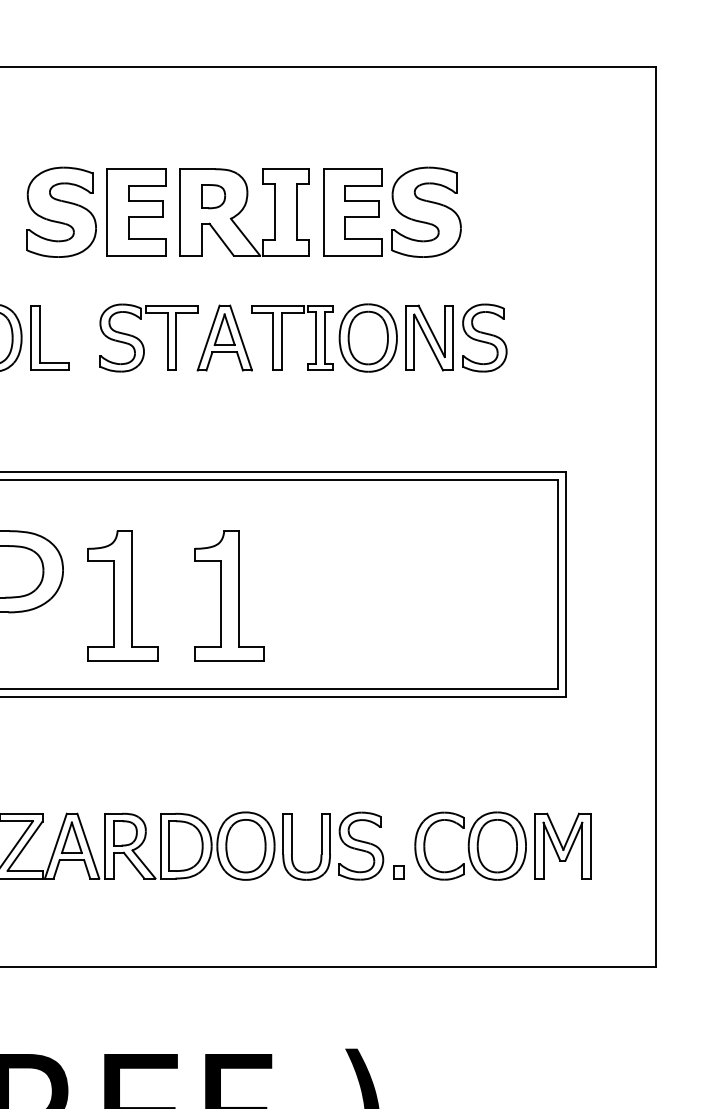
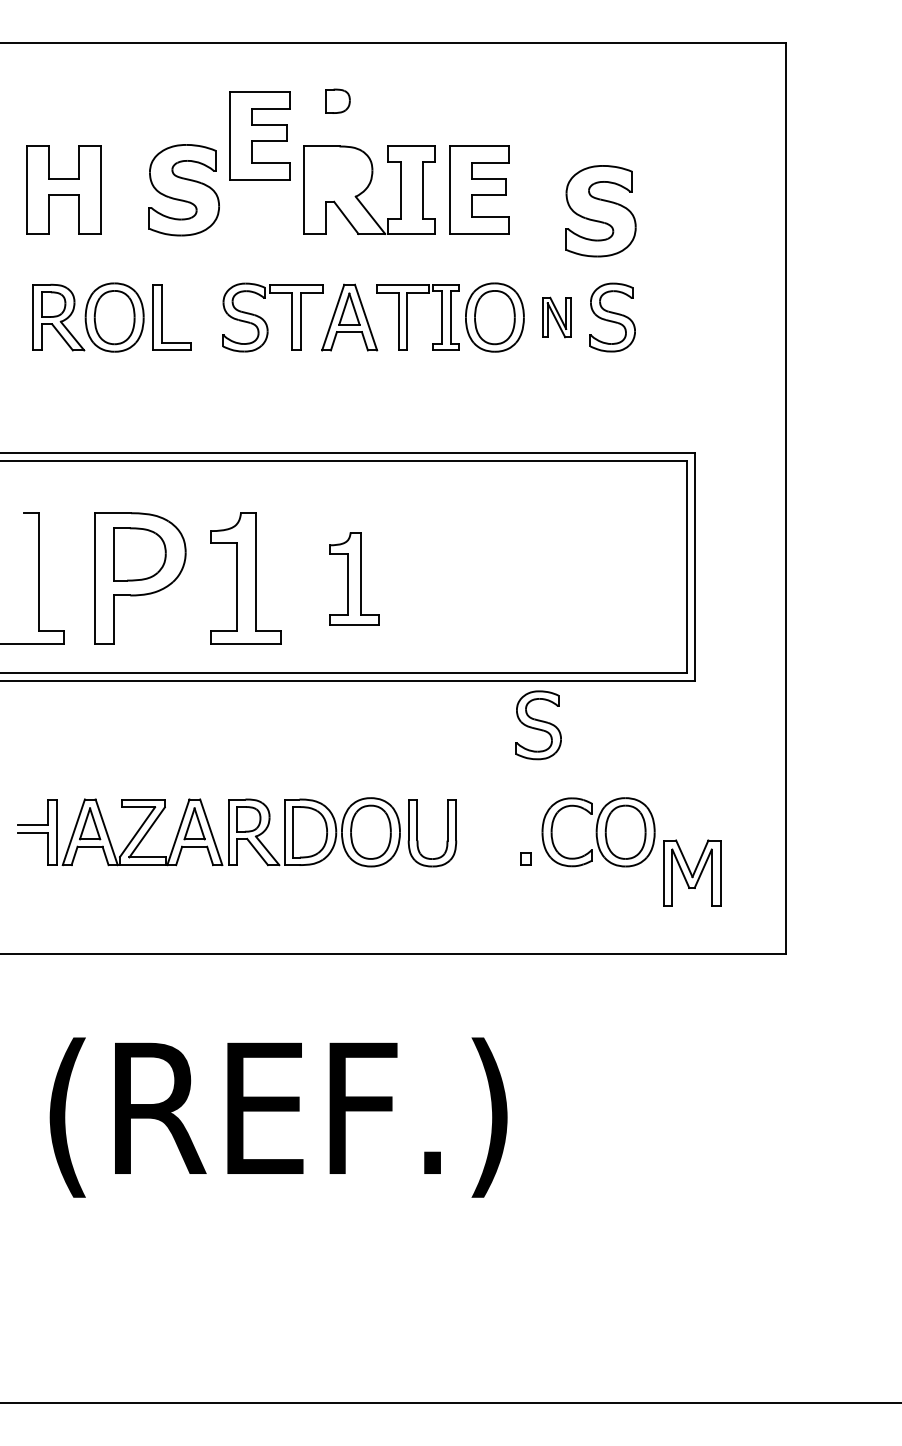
part: (212, 195) -> (337, 100), moved
part: (135, 211) -> (259, 135), moved
part: (426, 212) -> (600, 211), moved
part: (429, 337) -> (556, 317), size x0.6
part: (229, 595) -> (354, 578), size x0.7
part: (563, 845) -> (692, 872), moved
part: (360, 846) -> (538, 725), moved

